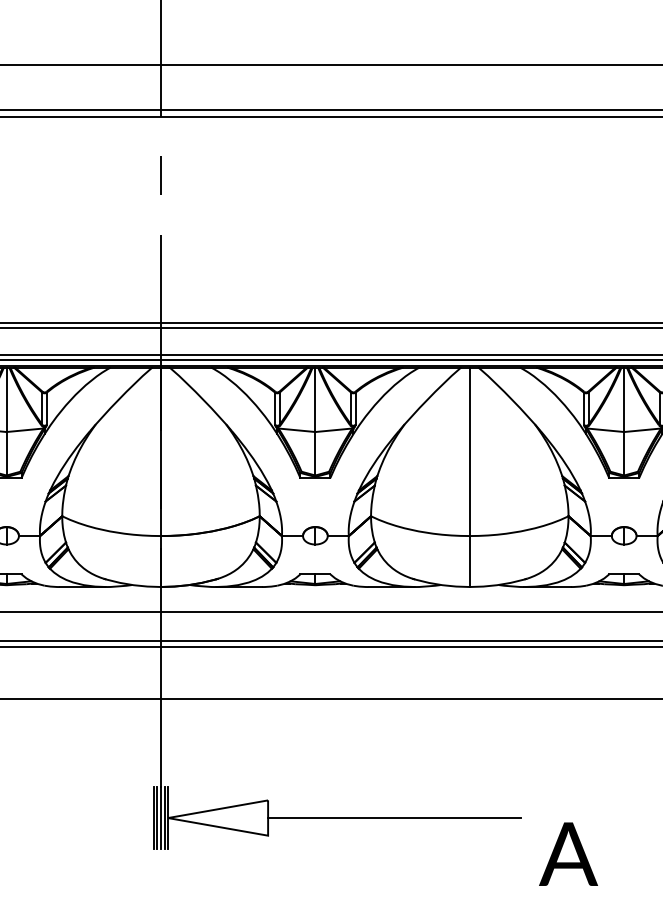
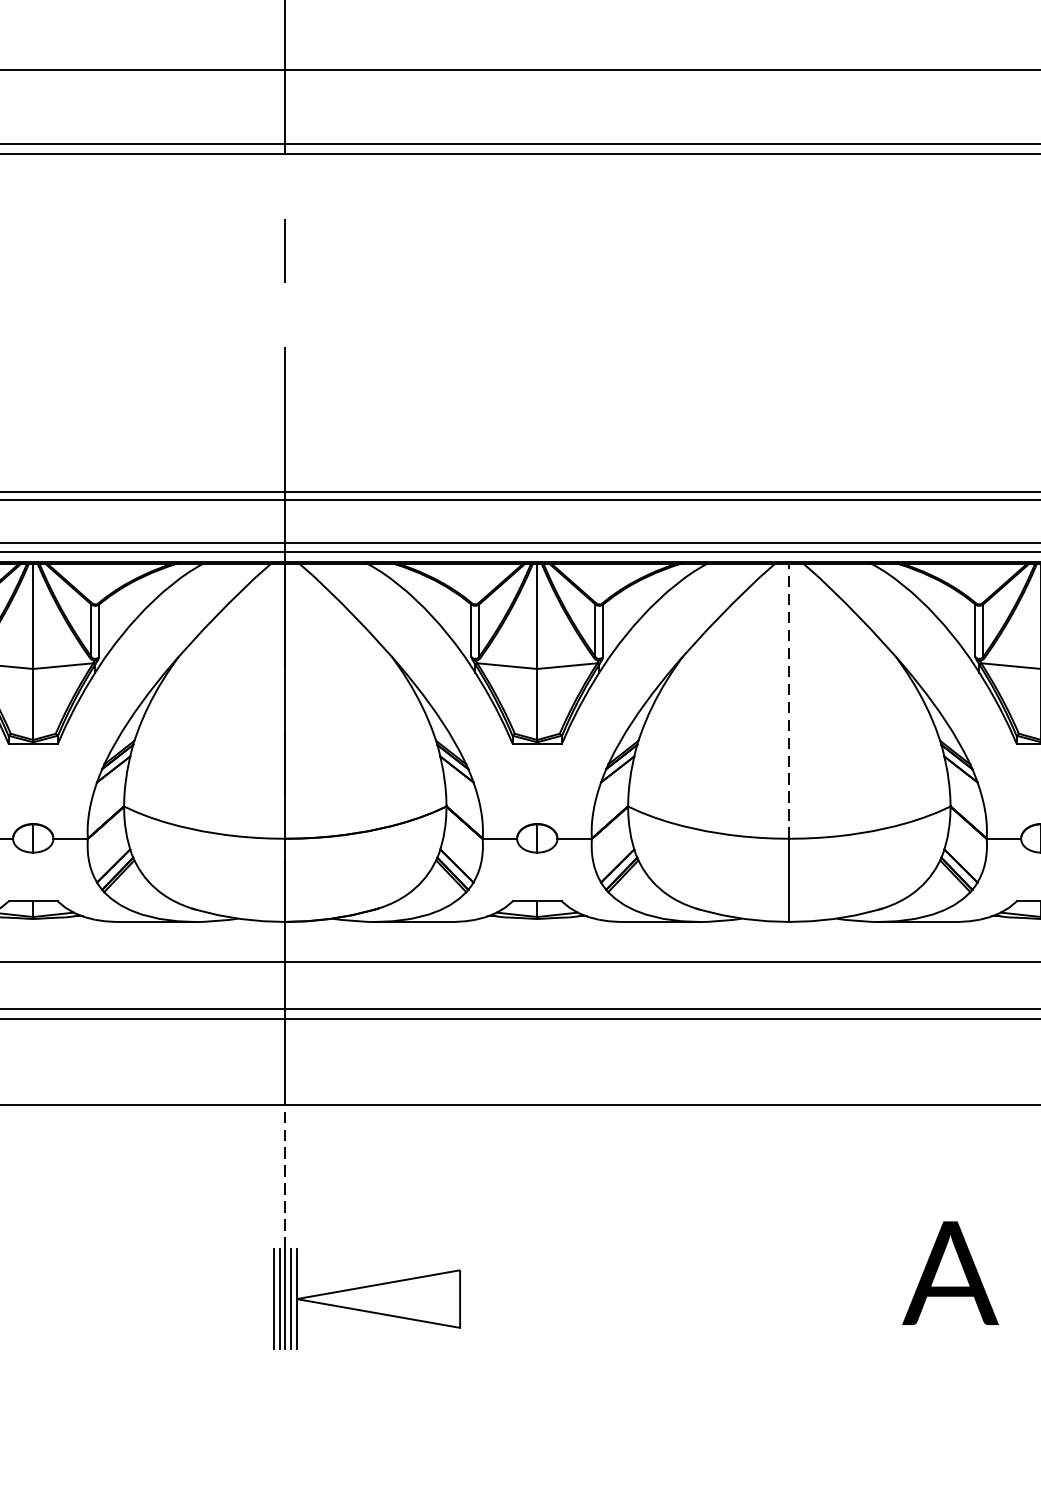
line: (469, 451) -> (788, 700), solid -> dashed
line: (161, 742) -> (286, 1175), solid -> dashed
line: (394, 818) -> (666, 1299), removed
text: (568, 853) -> (950, 1272), moved

